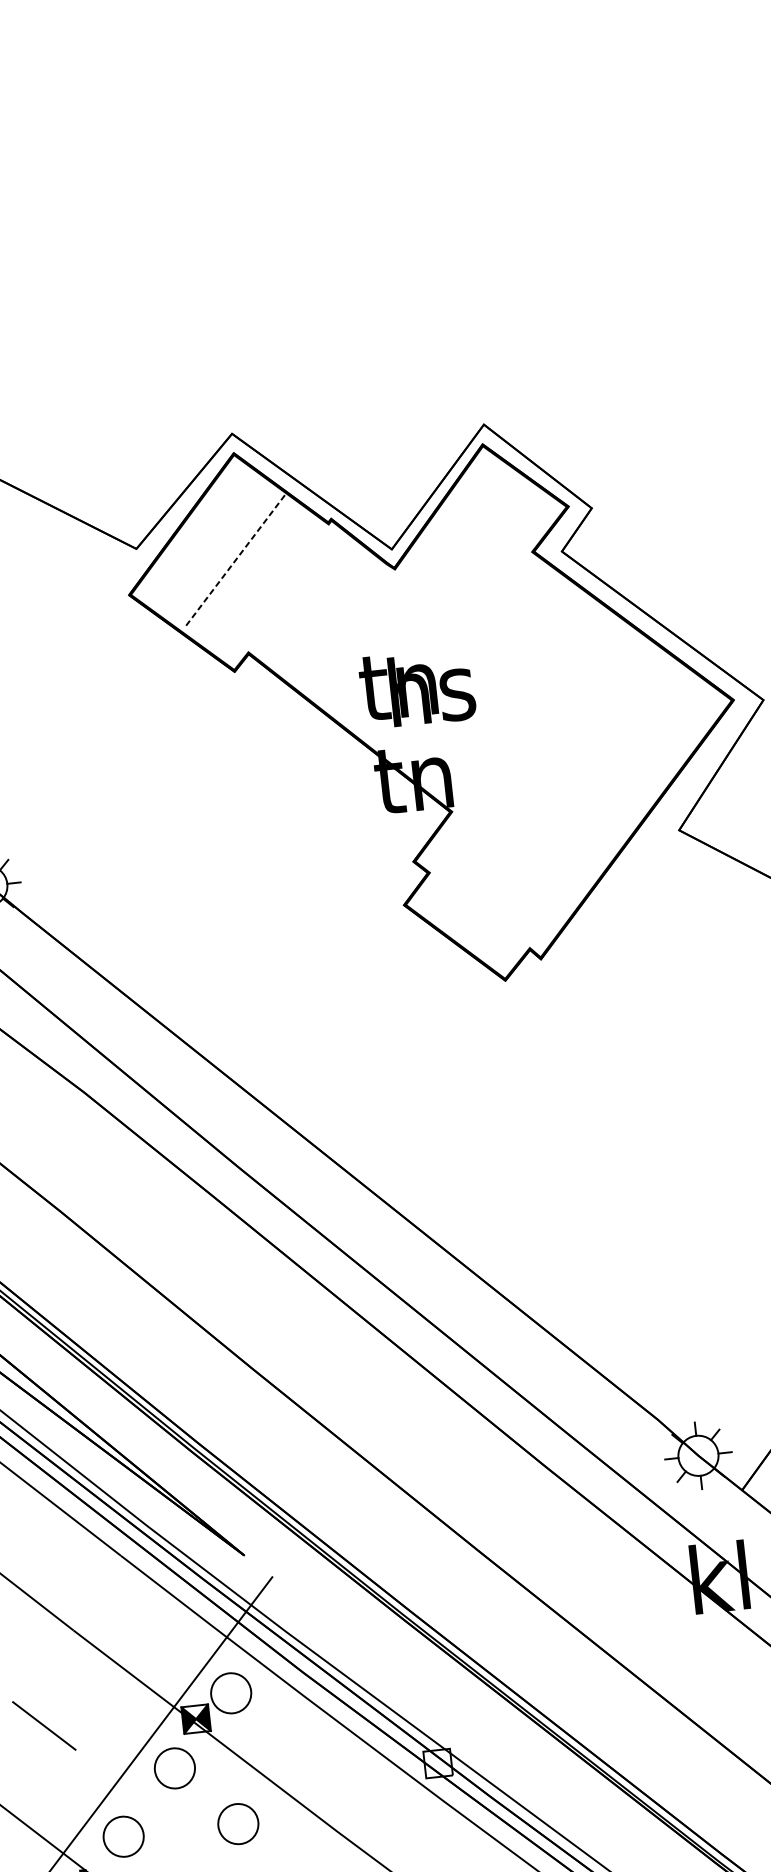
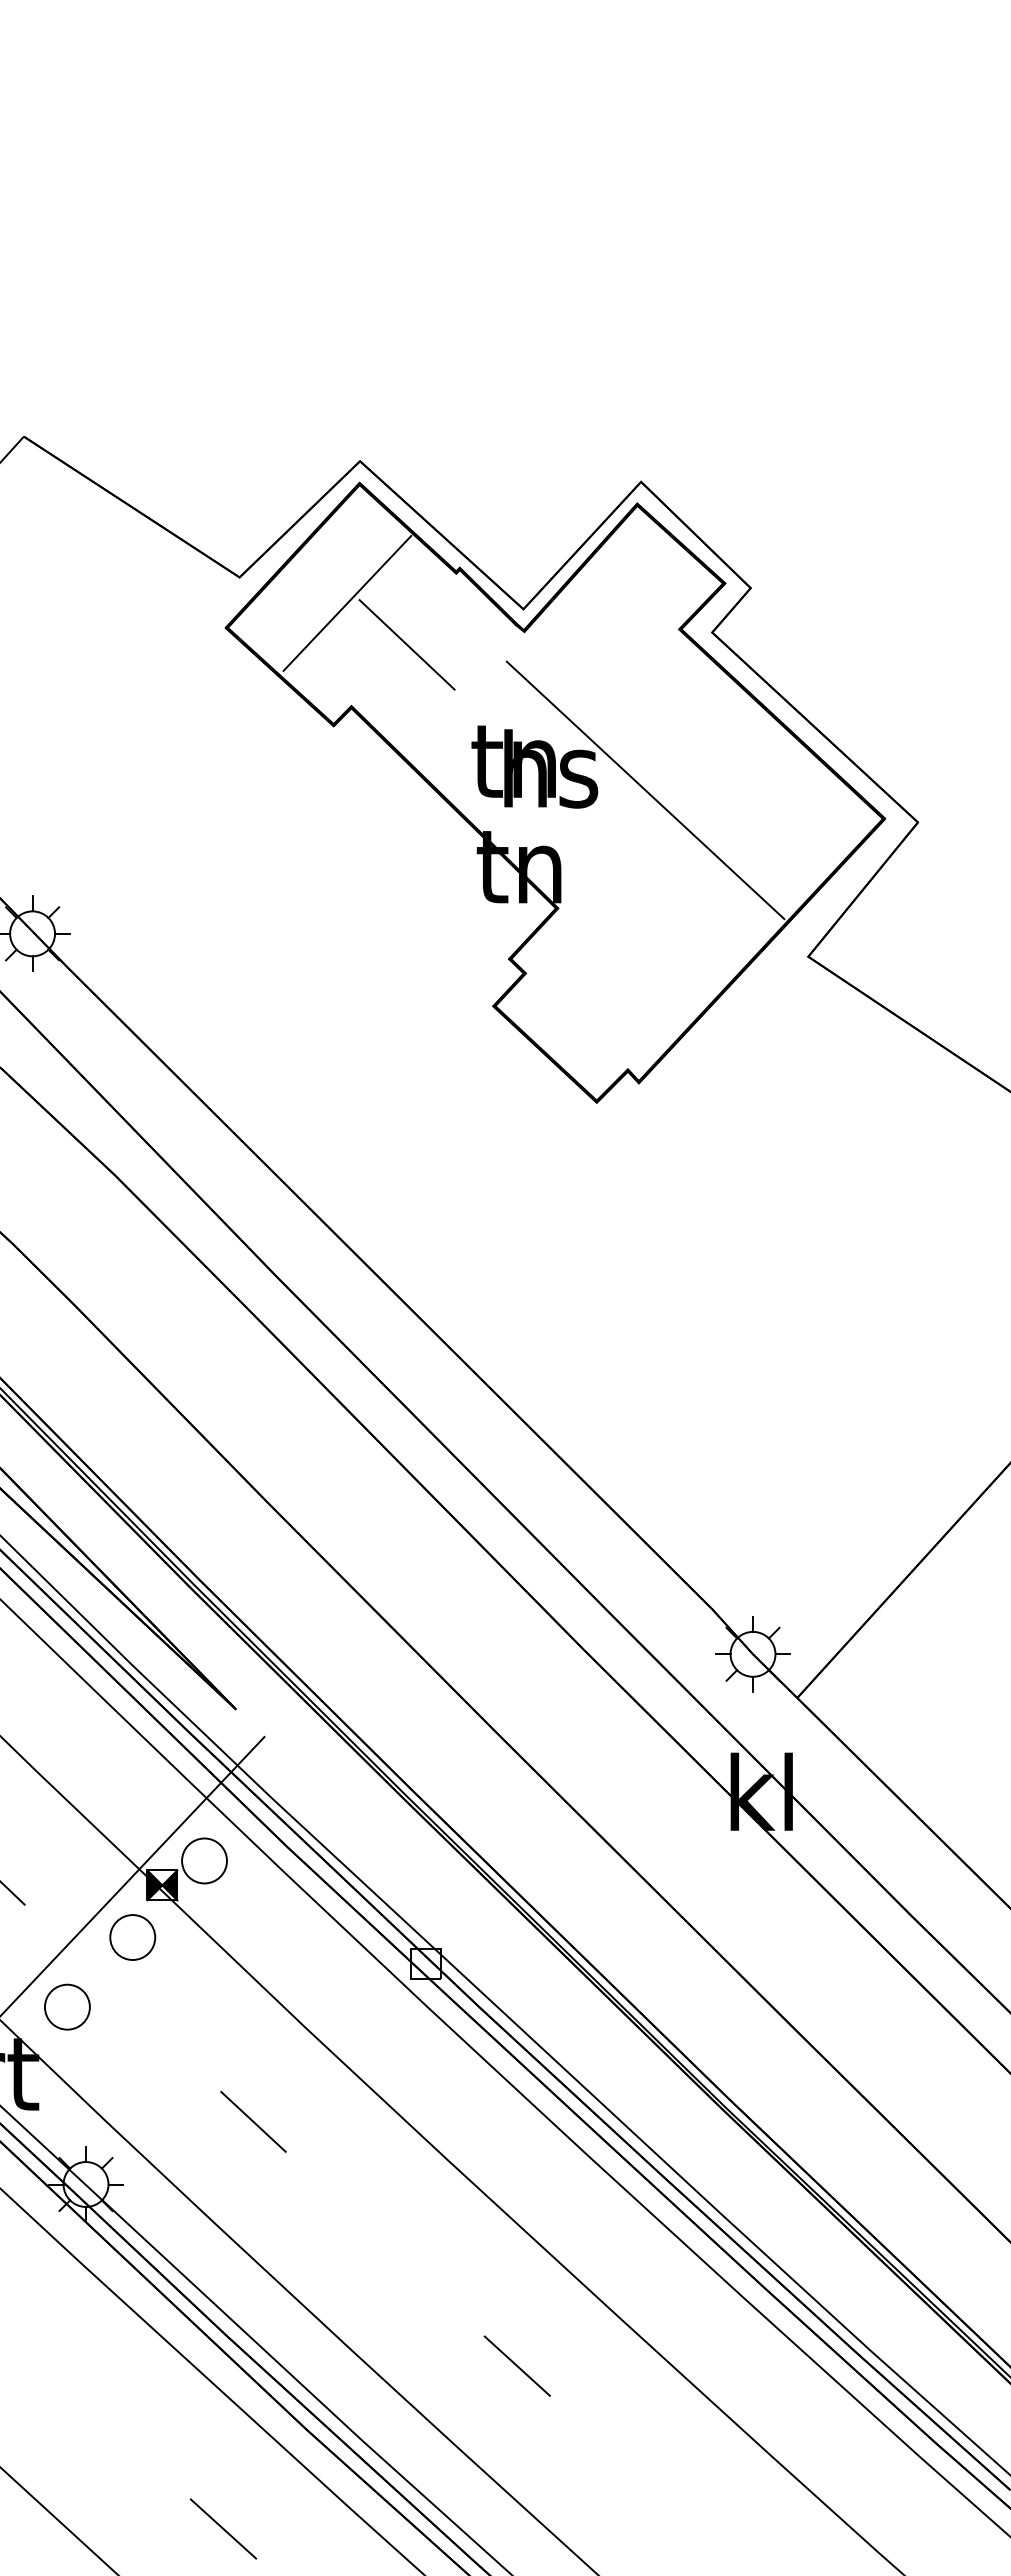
line: (234, 561) -> (347, 603), dashed -> solid
line: (291, 592) -> (406, 644), added
line: (518, 698) -> (645, 790), added
part: (238, 1823) -> (196, 2006), removed

